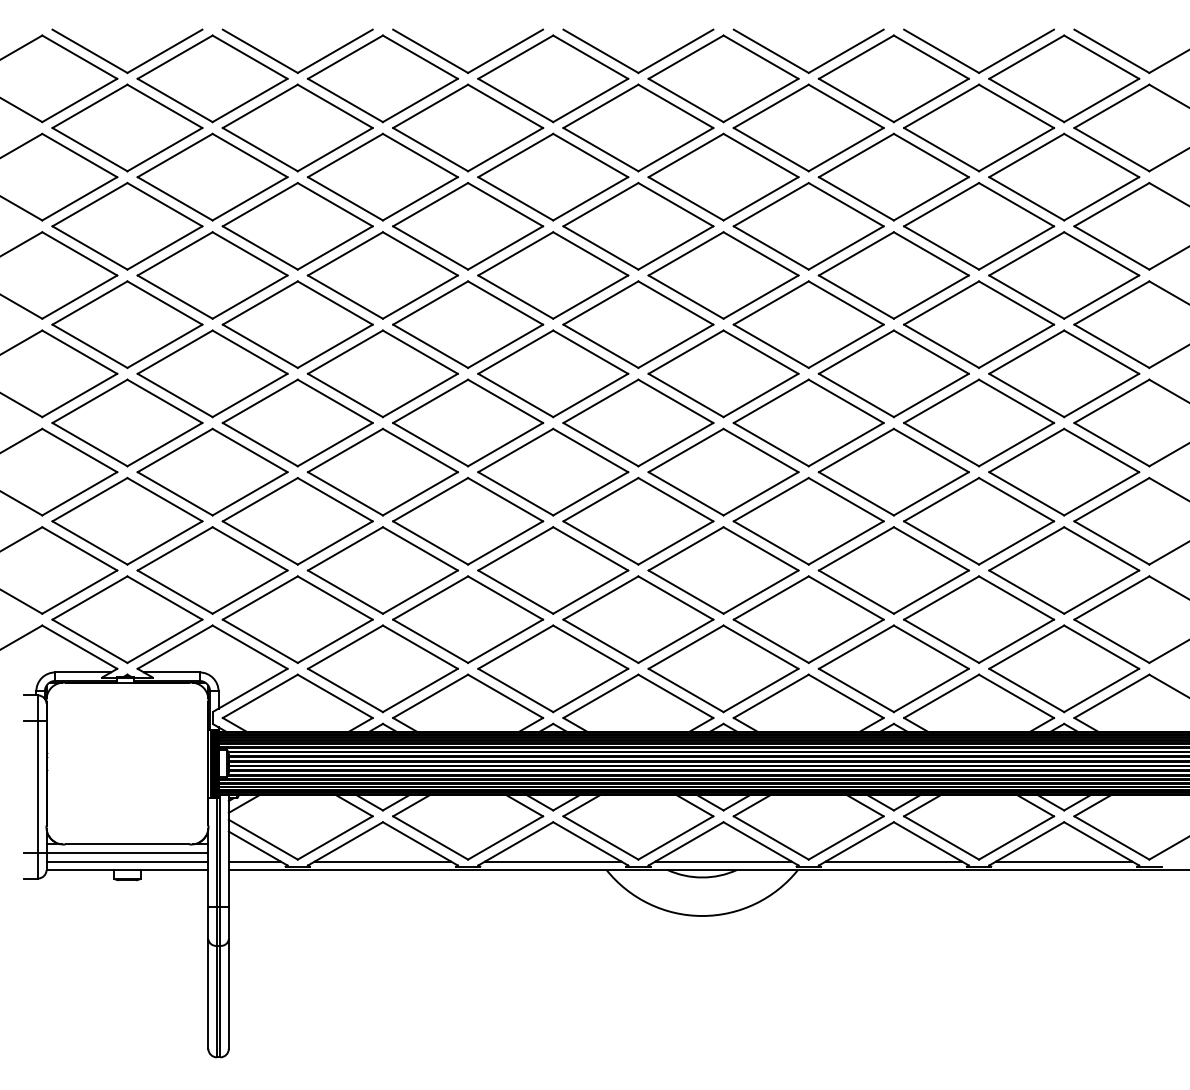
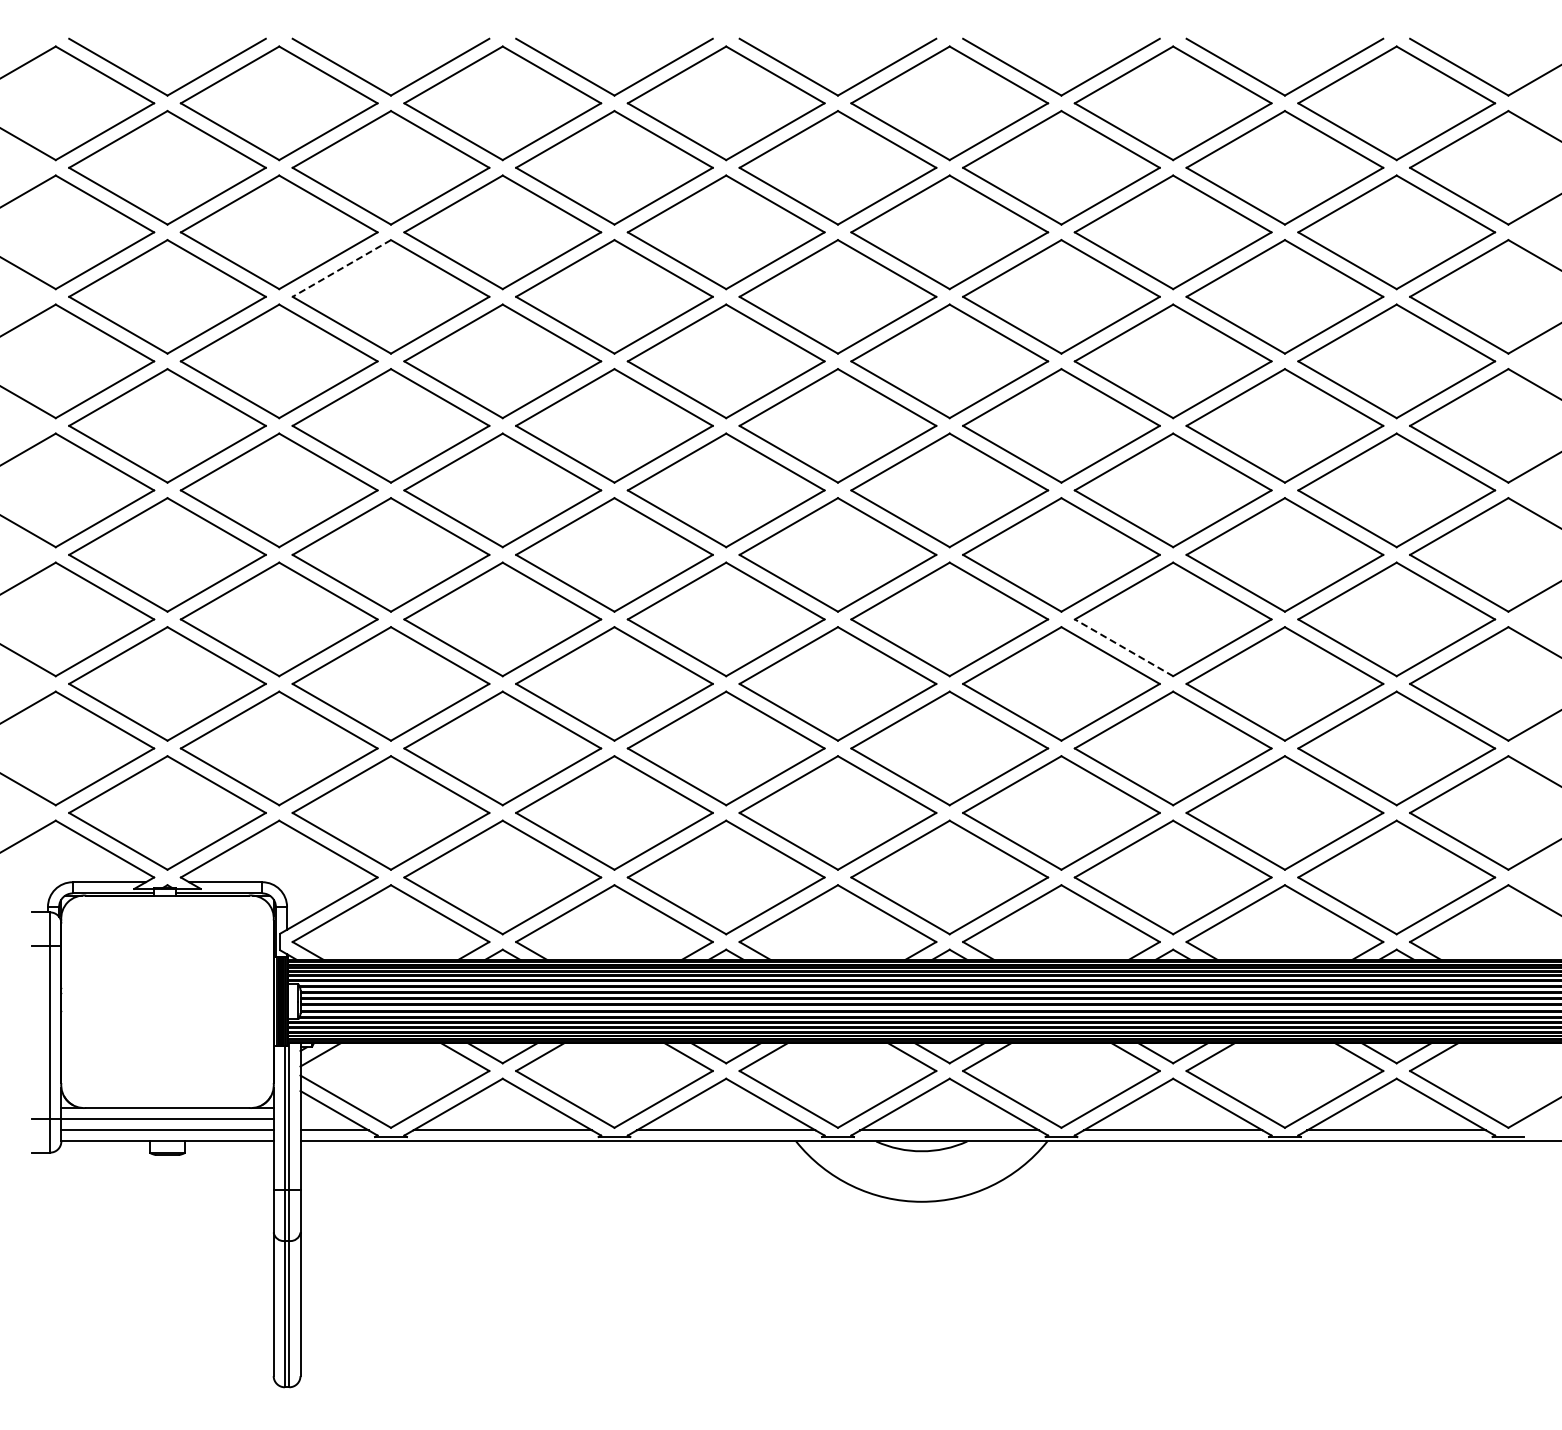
line: (260, 204) -> (341, 268), solid -> dashed
line: (856, 493) -> (1124, 647), solid -> dashed

